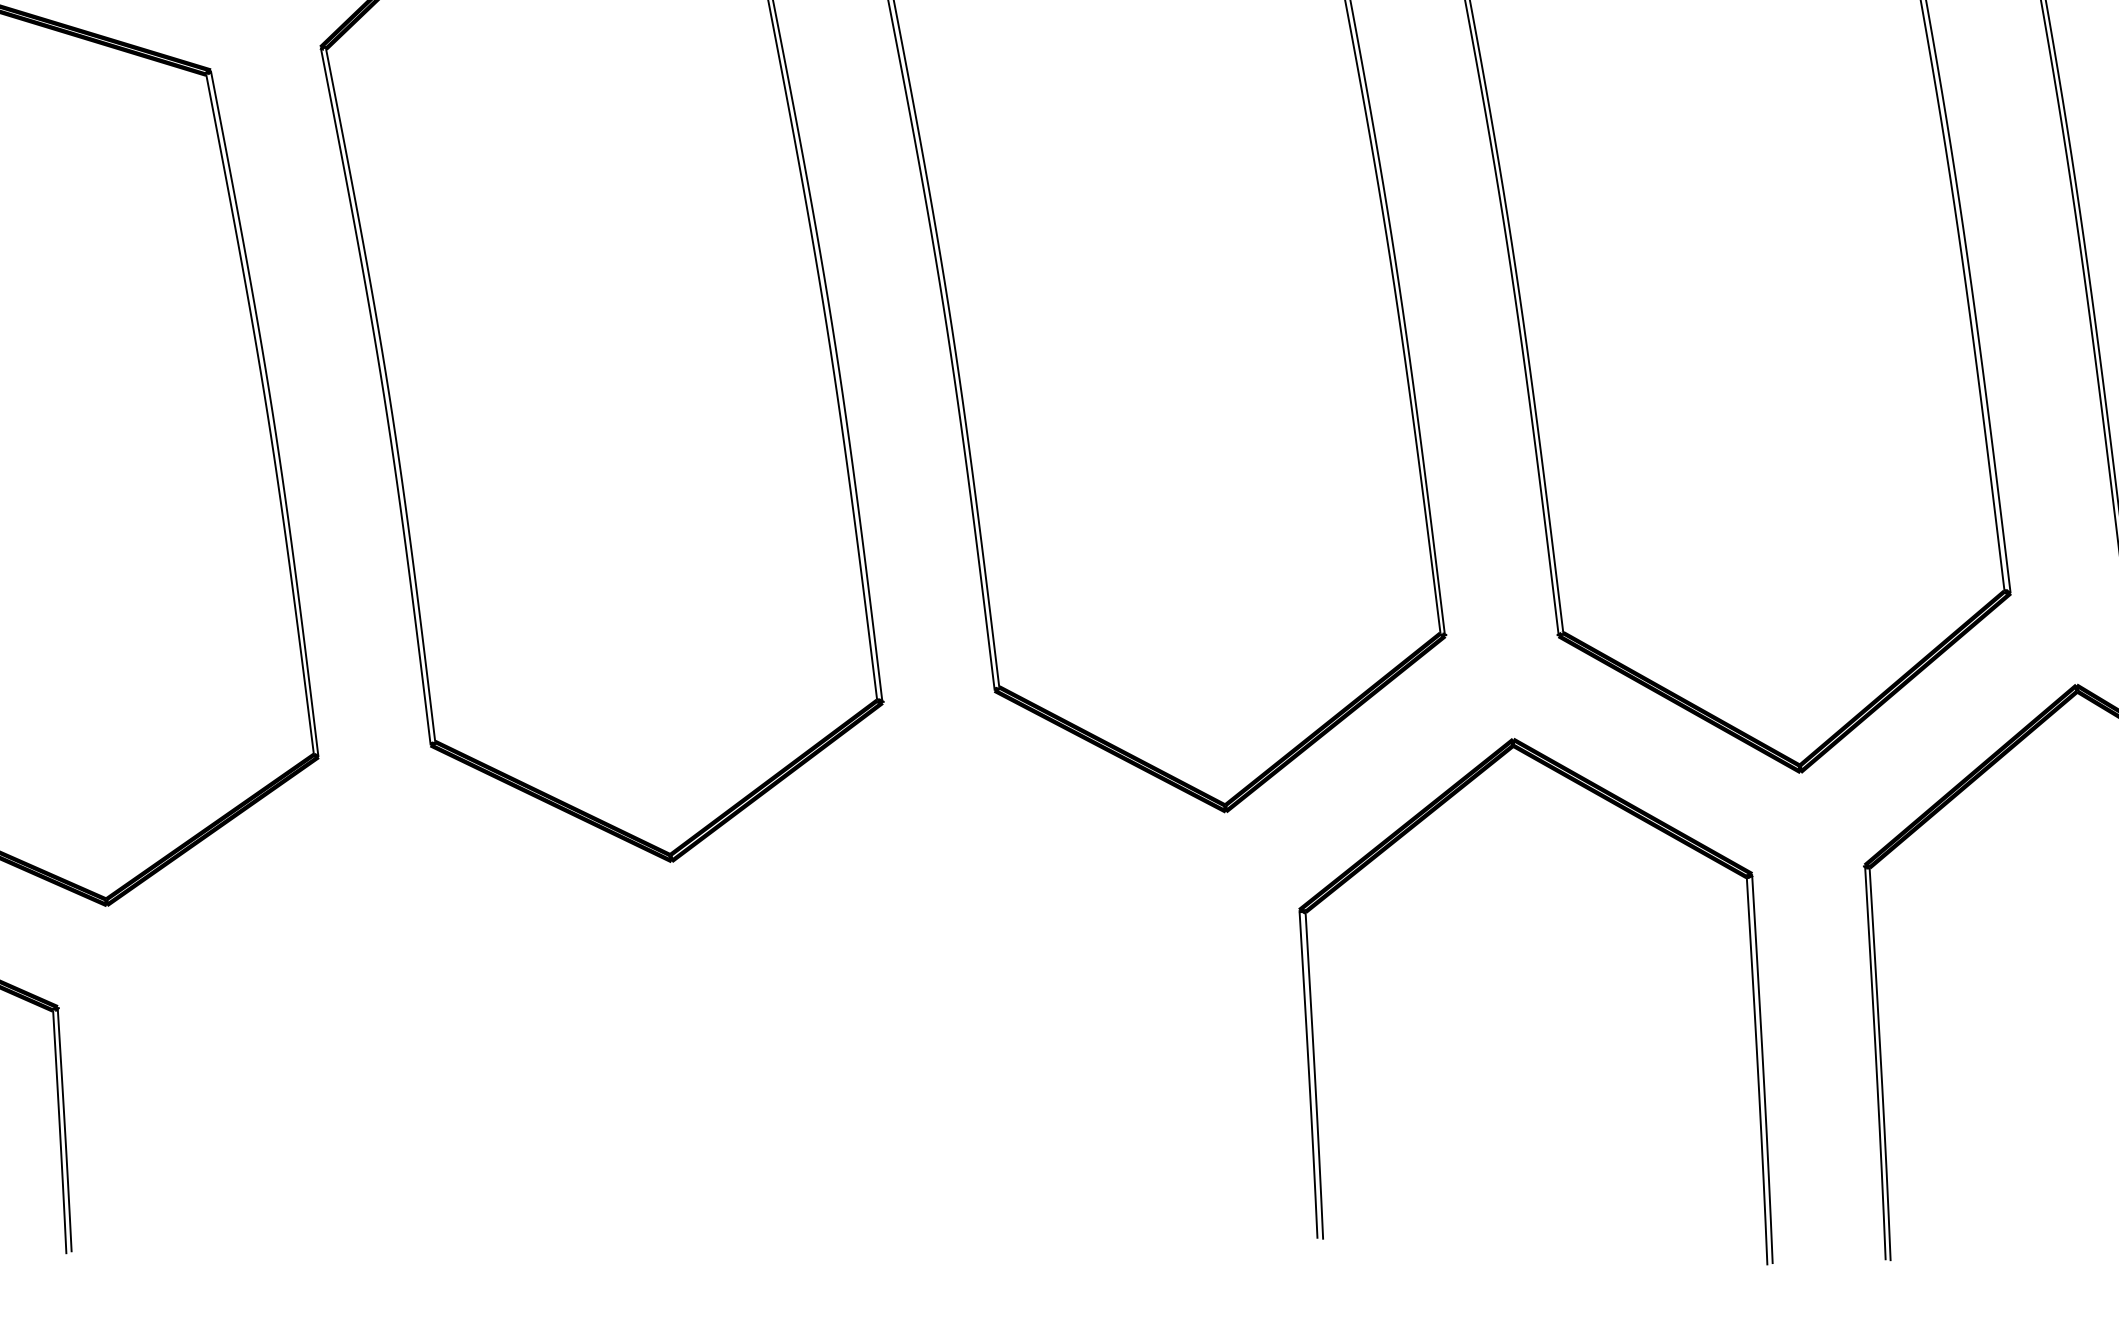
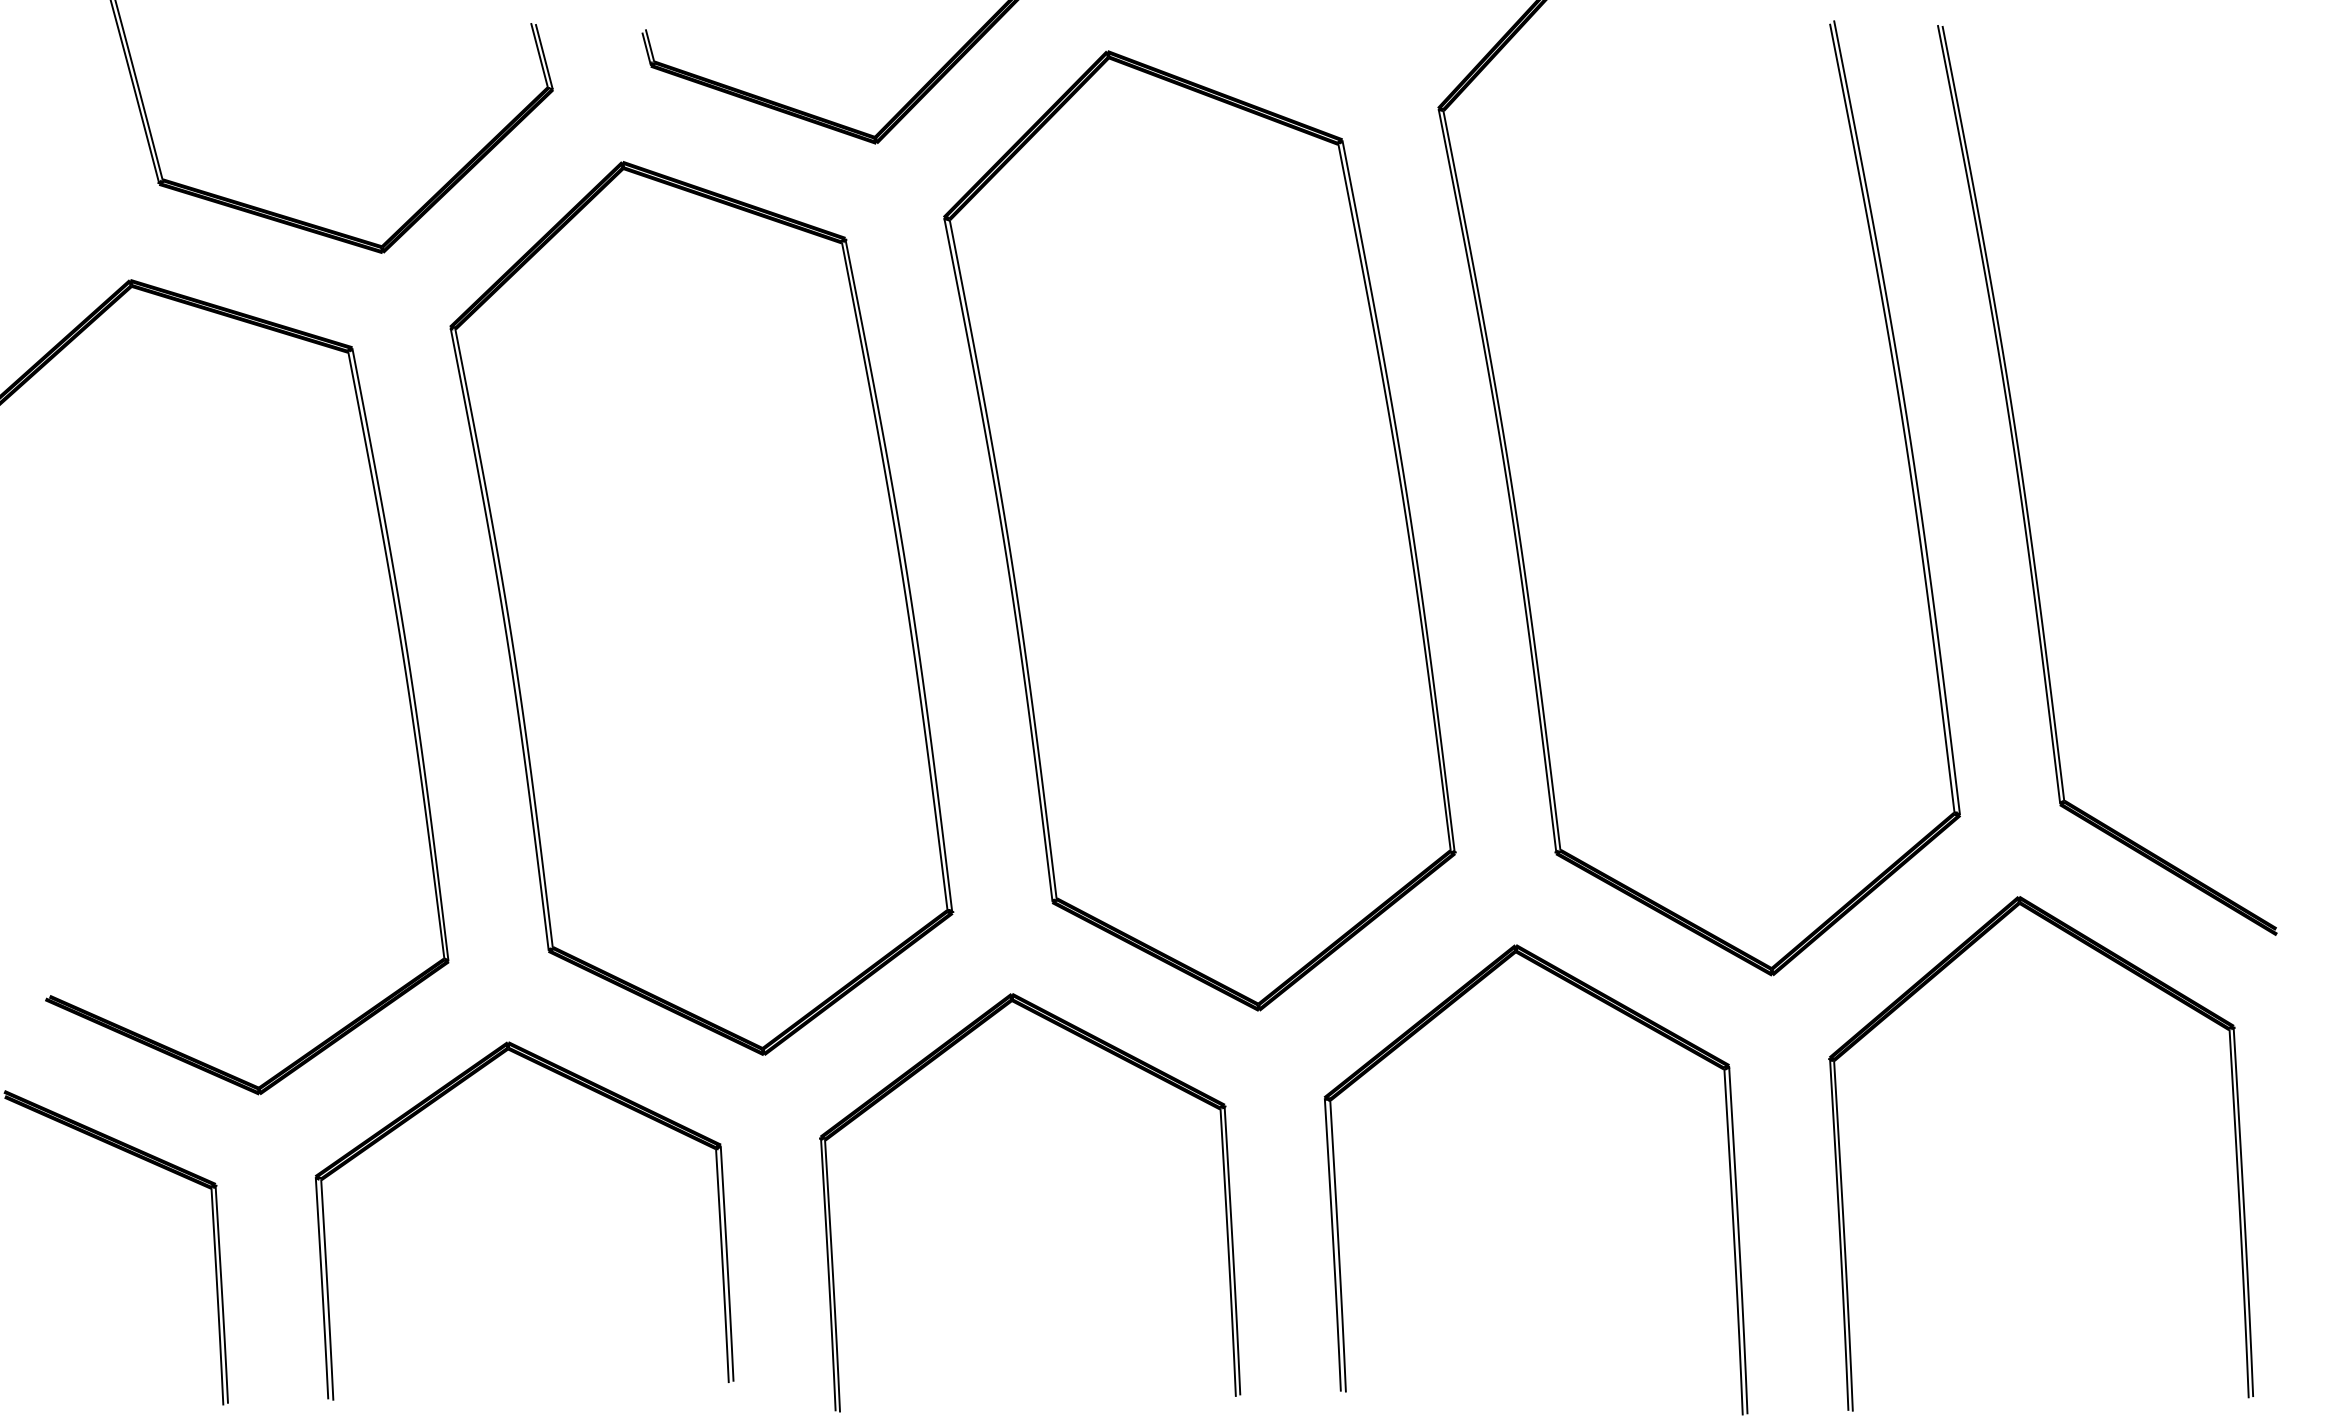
part: (1065, 863) -> (1115, 1056), added
part: (477, 901) -> (590, 1090), added

